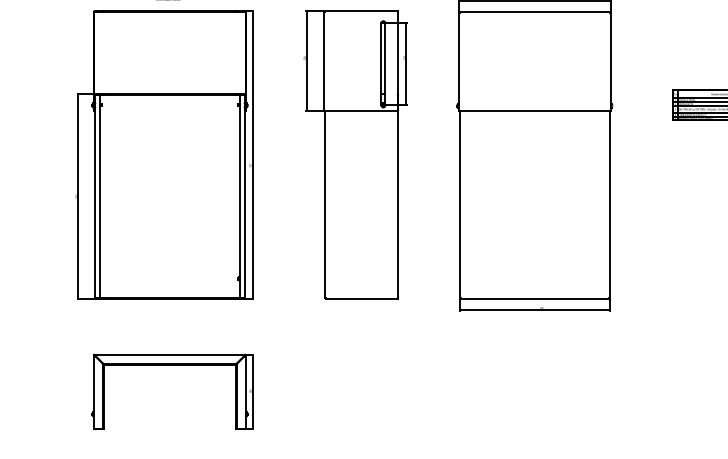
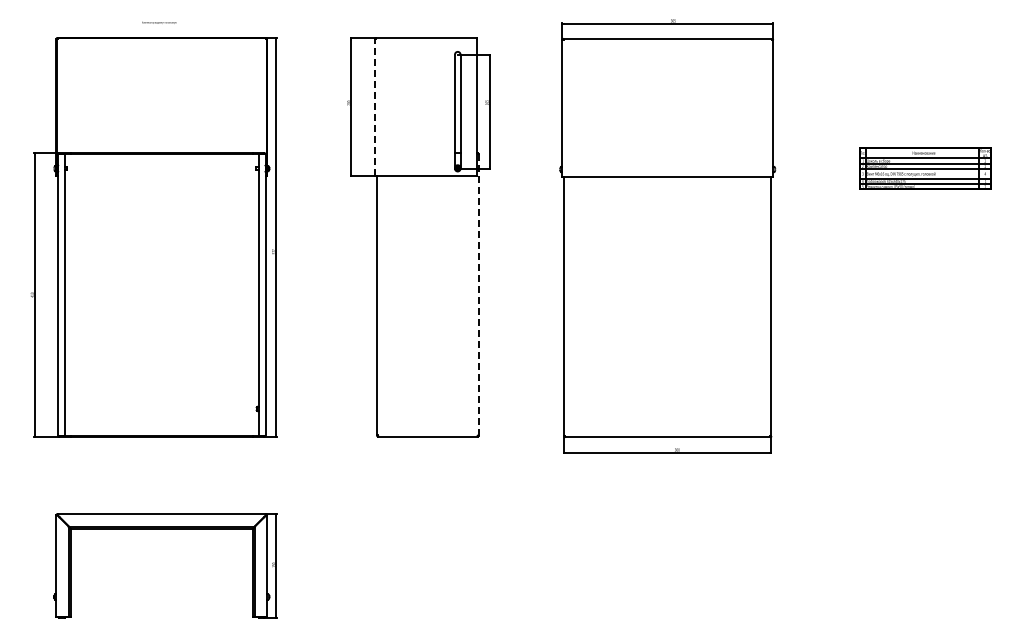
line: (323, 61) -> (374, 107), solid -> dashed
line: (398, 196) -> (478, 294), solid -> dashed

